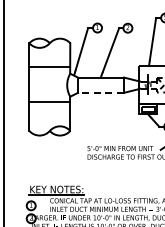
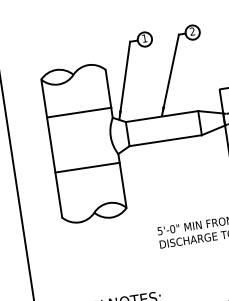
line: (100, 92) -> (164, 140), dashed -> solid

